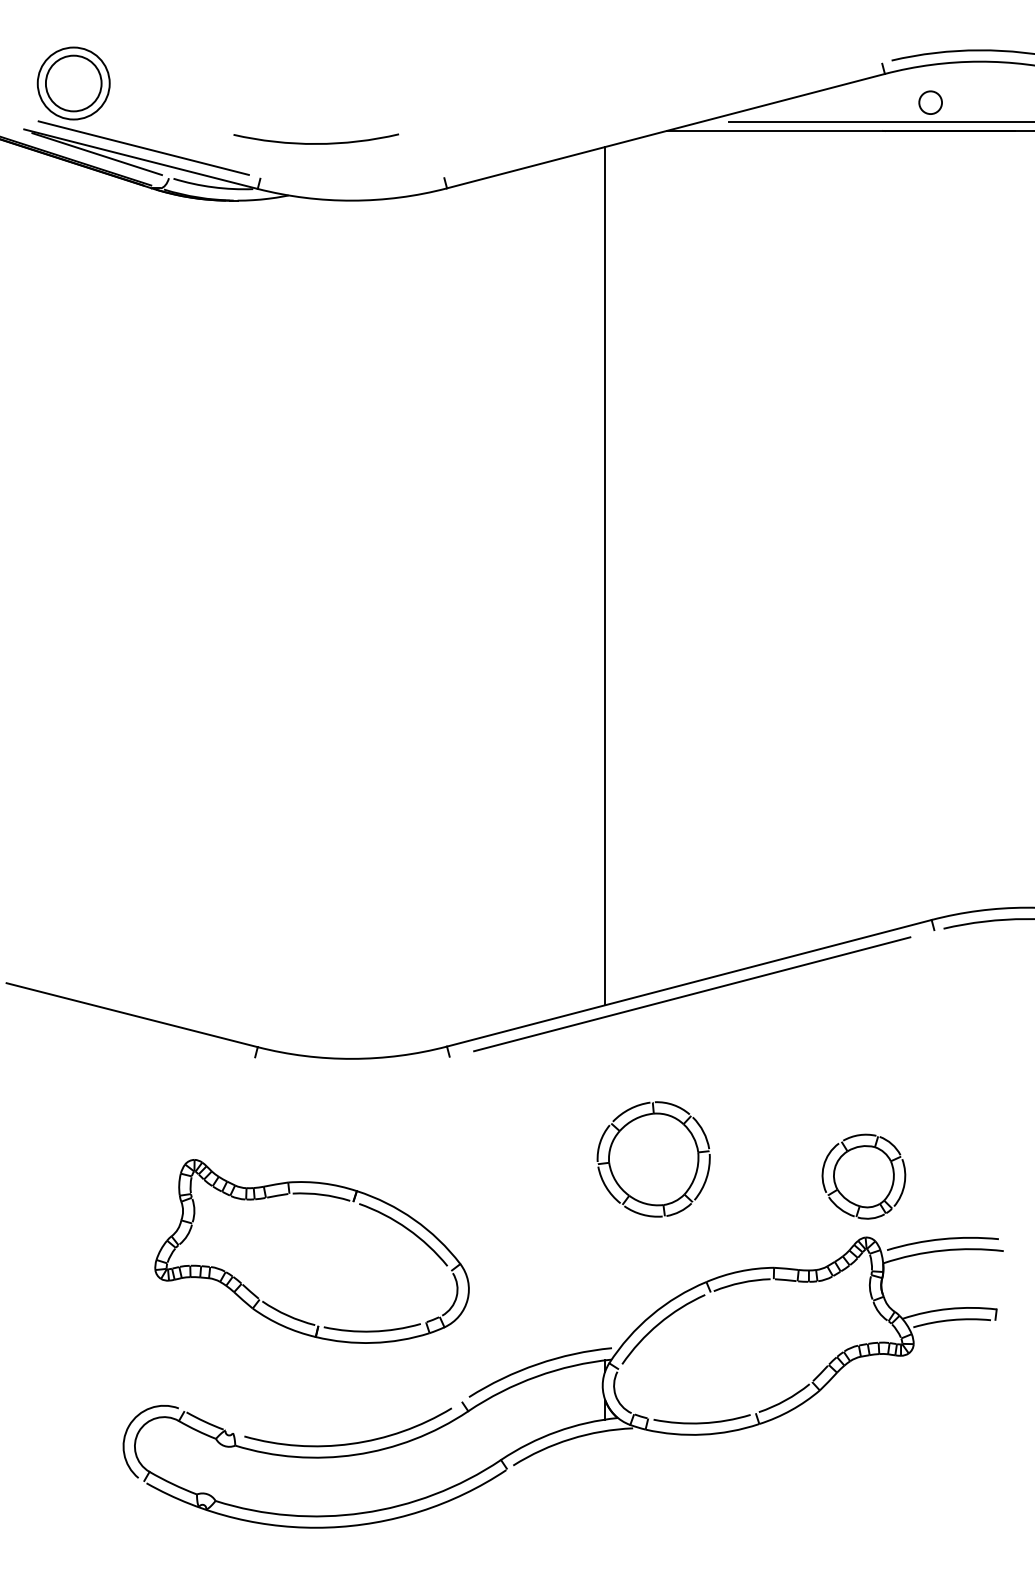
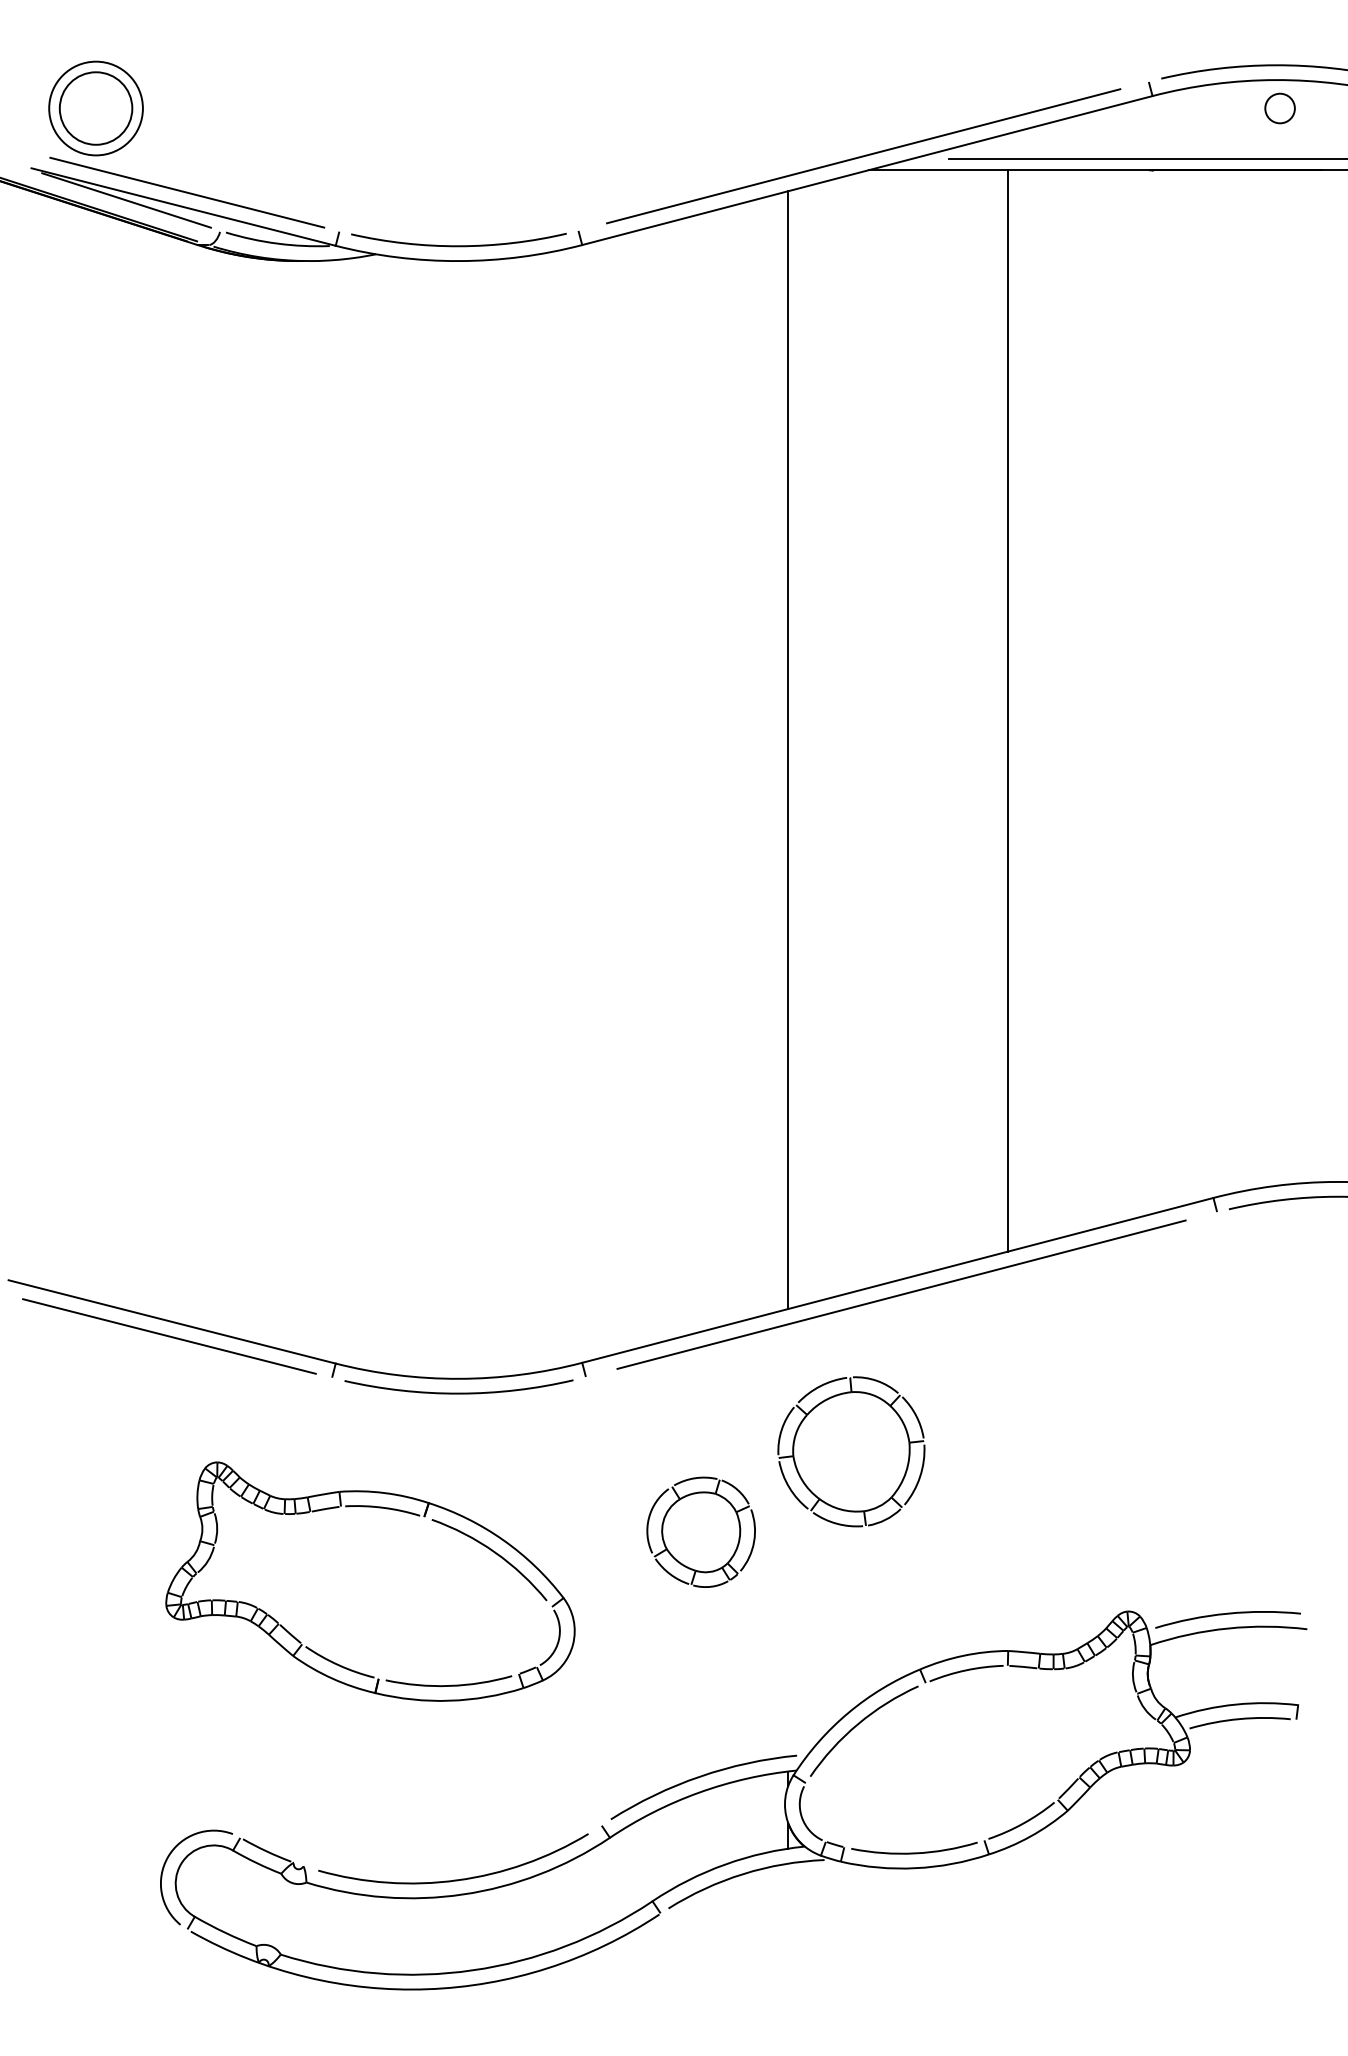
circle: (930, 102) -> (1279, 108), moved
line: (662, 120) -> (863, 156), added
arc: (315, 143) -> (458, 245), moved
line: (773, 545) -> (1007, 710), added
line: (130, 1026) -> (169, 1336), added
arc: (352, 1069) -> (458, 1392), added
part: (653, 1159) -> (851, 1451), moved
part: (863, 1176) -> (700, 1531), moved
part: (312, 1251) -> (370, 1581), moved

